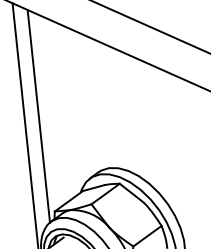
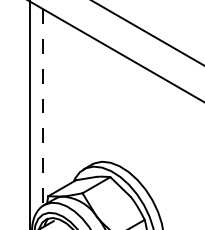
line: (38, 116) -> (42, 107), solid -> dashed

